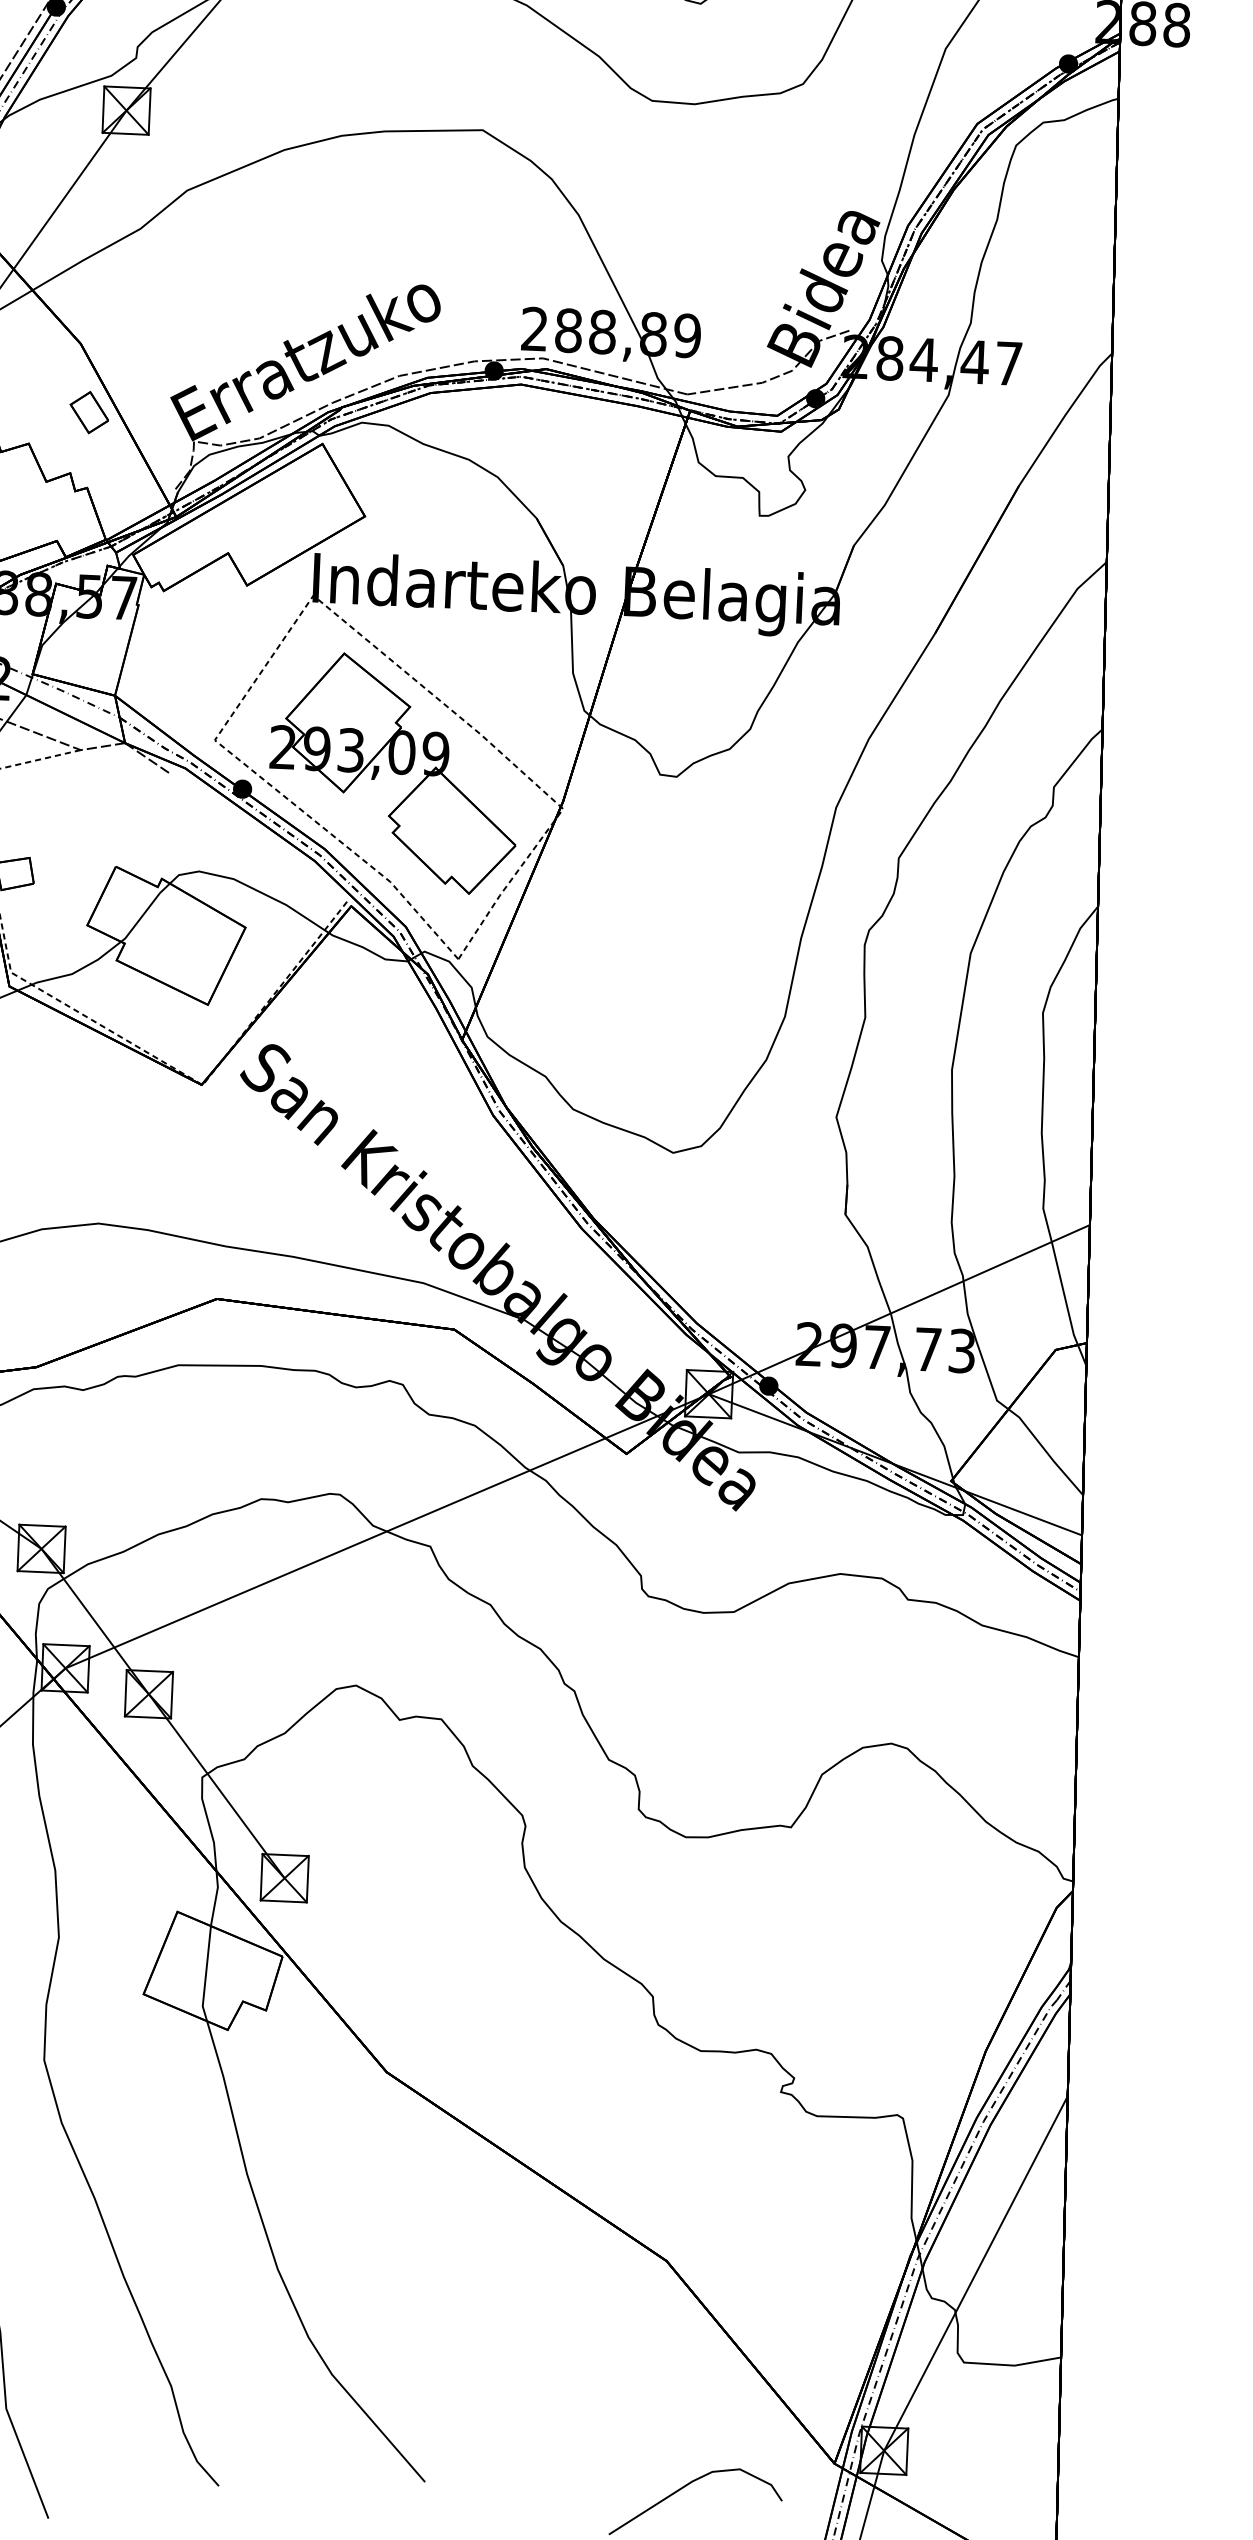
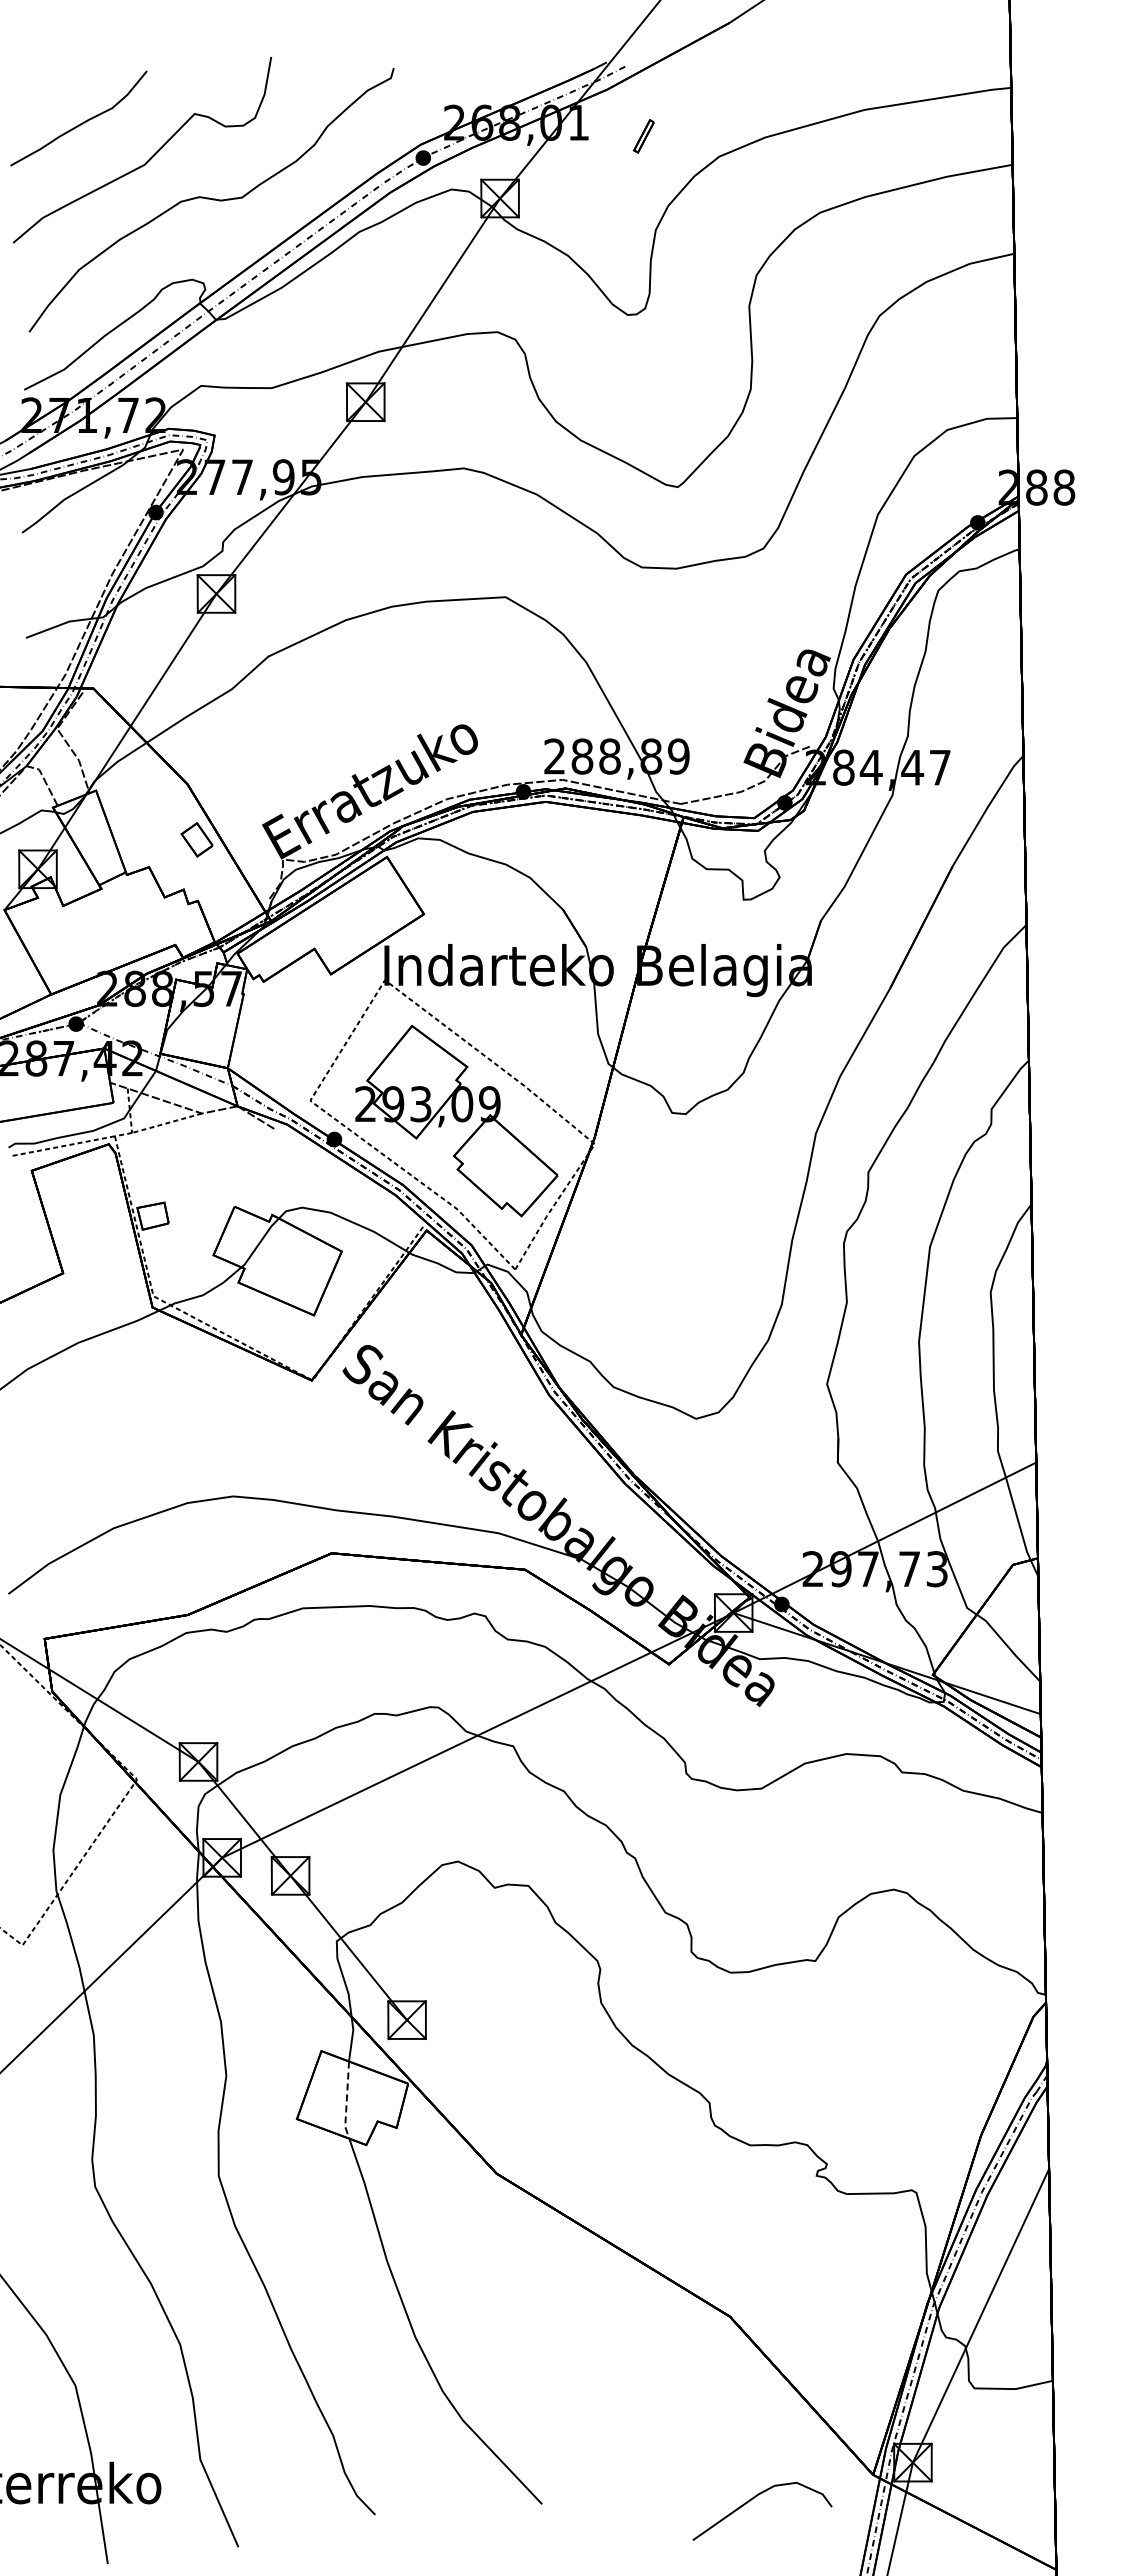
line: (205, 1975) -> (346, 2101), solid -> dashed

